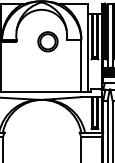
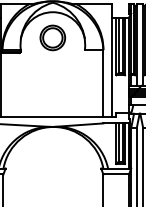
part: (47, 41) -> (52, 37), moved

